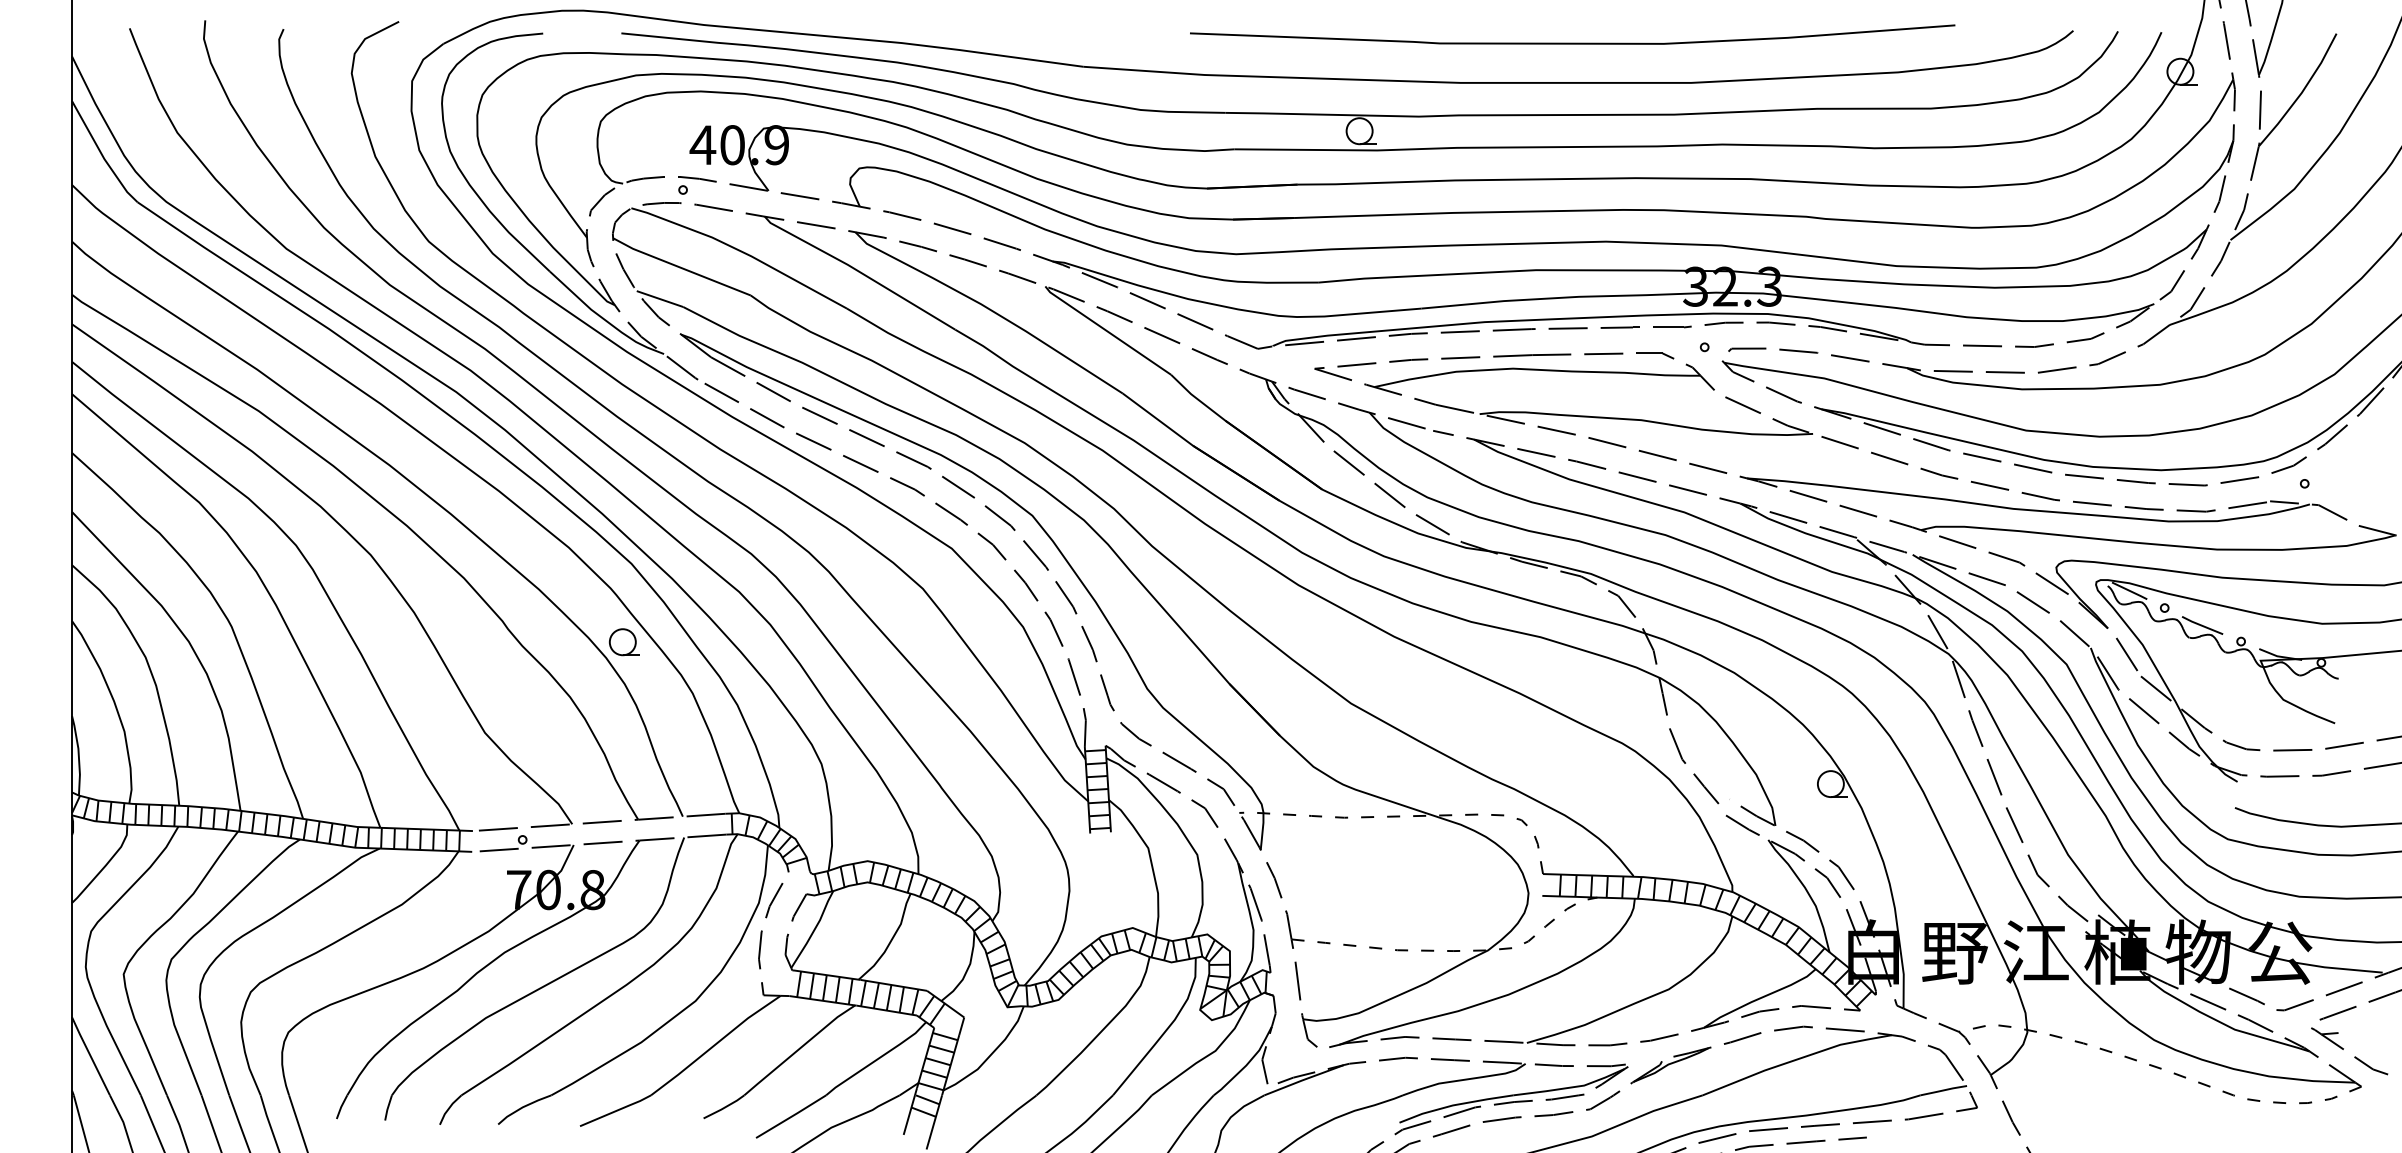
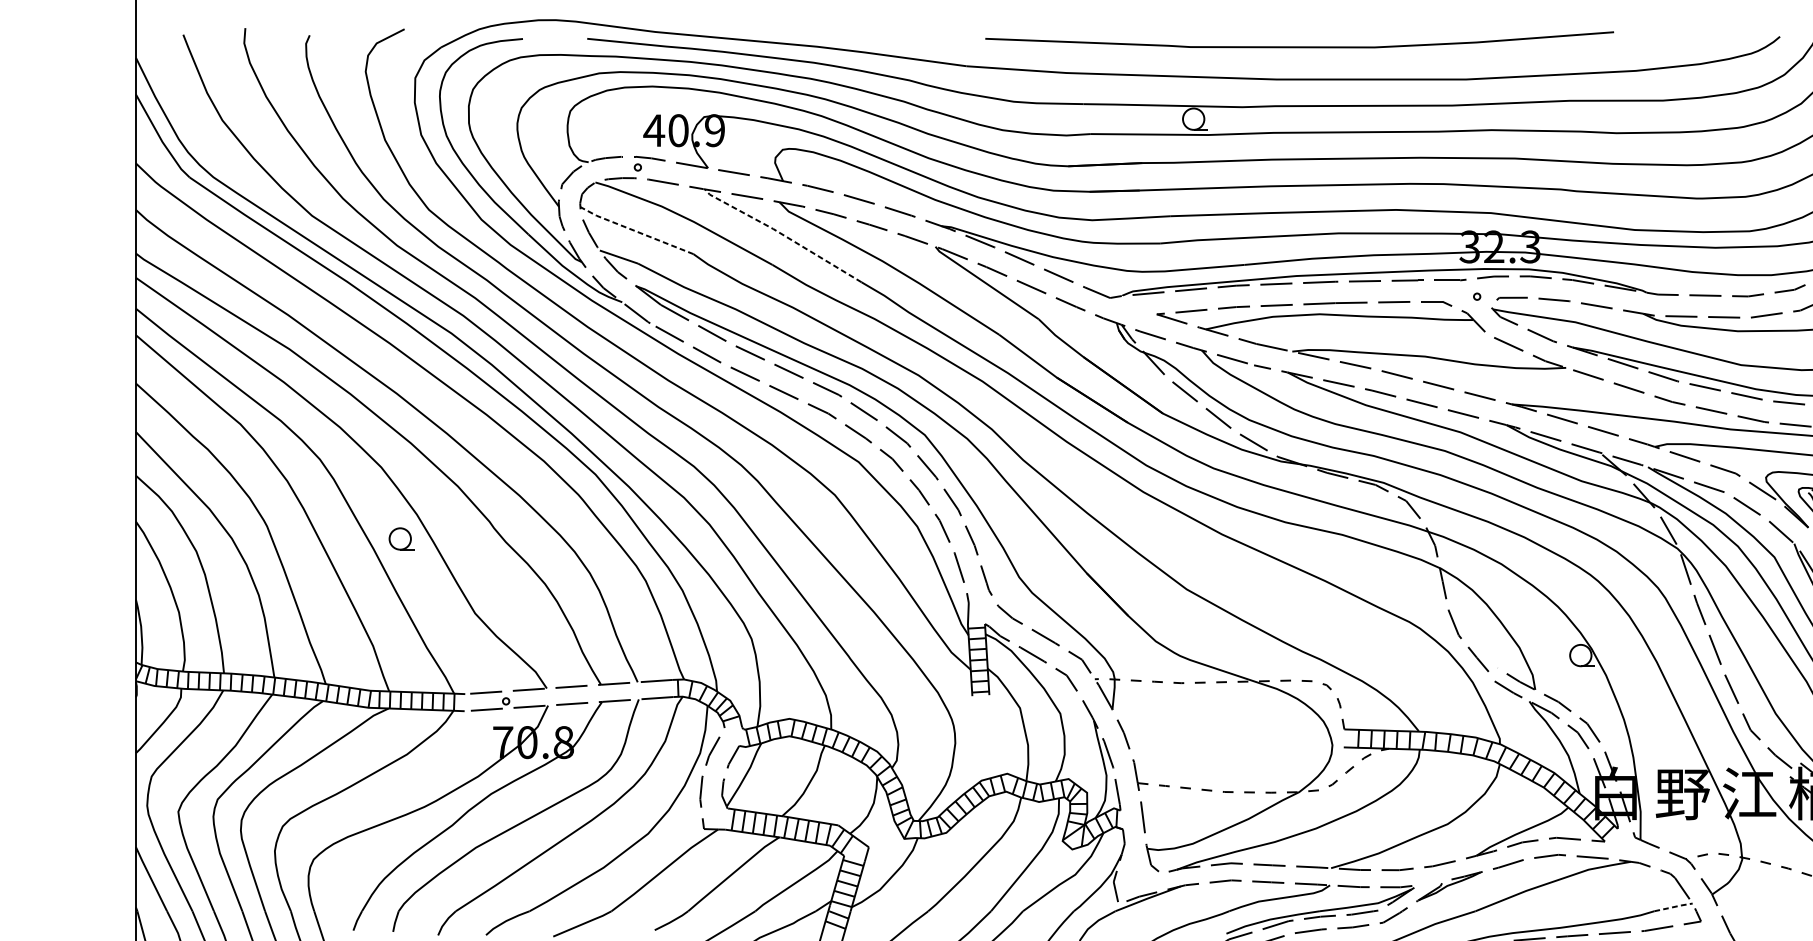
curve: (1572, 42) -> (1299, 46), moved
line: (680, 267) -> (635, 231), solid -> dashed
line: (858, 271) -> (782, 234), solid -> dashed
part: (623, 642) -> (400, 539), moved
line: (1944, 1090) -> (1674, 907), solid -> dashed

